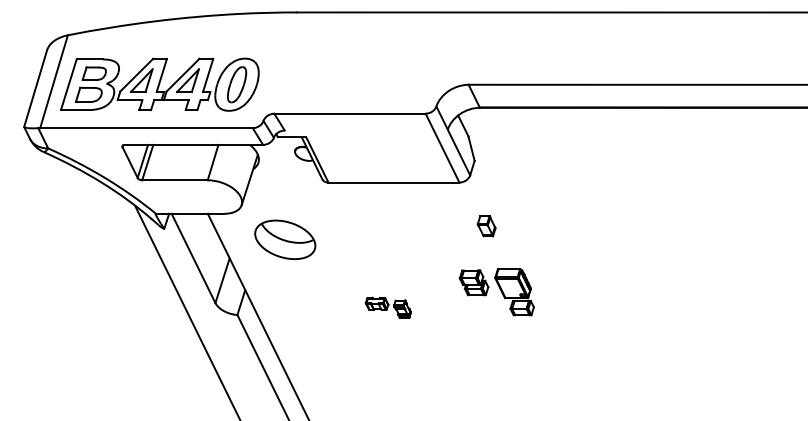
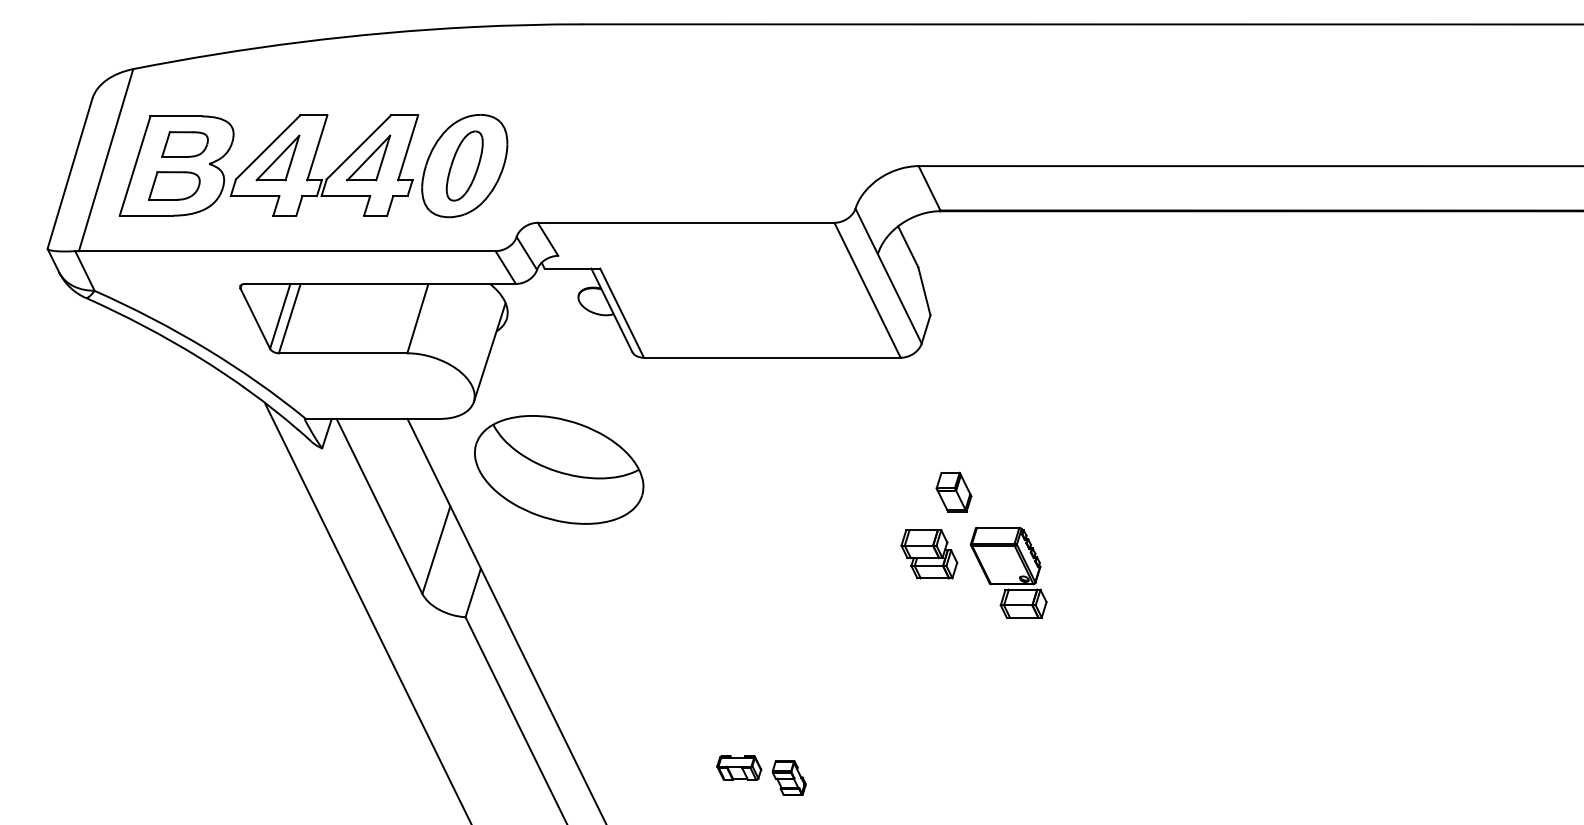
part: (486, 226) -> (953, 492), moved
part: (285, 239) -> (559, 469), size x1.43
part: (387, 307) -> (759, 775), moved

